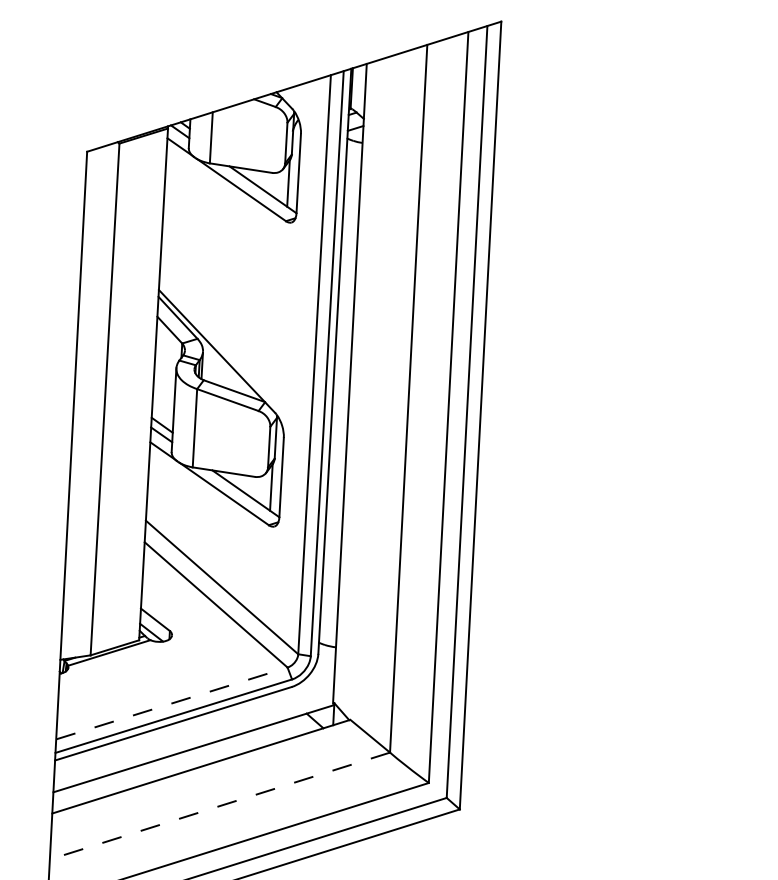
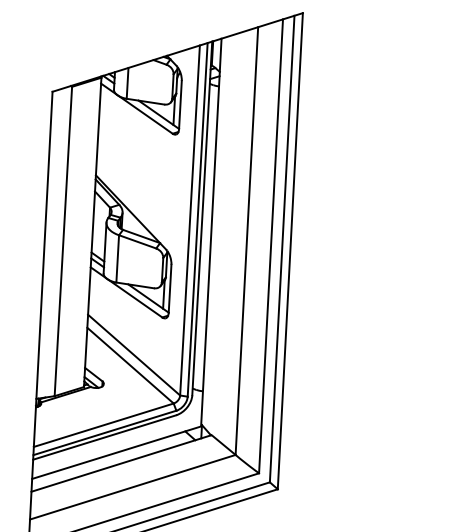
line: (173, 703) -> (104, 425), dashed -> solid
line: (219, 806) -> (132, 487), dashed -> solid

